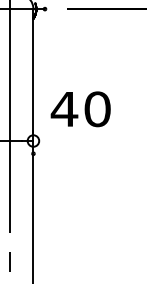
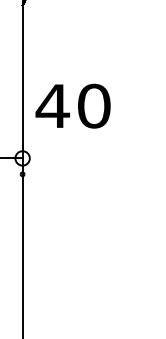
text: (80, 109) -> (72, 106), moved

